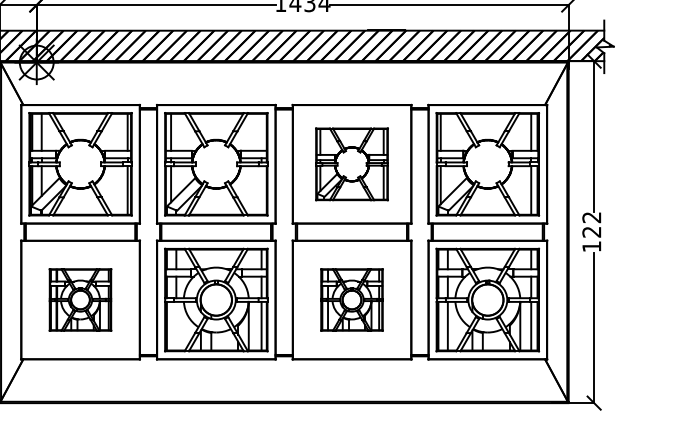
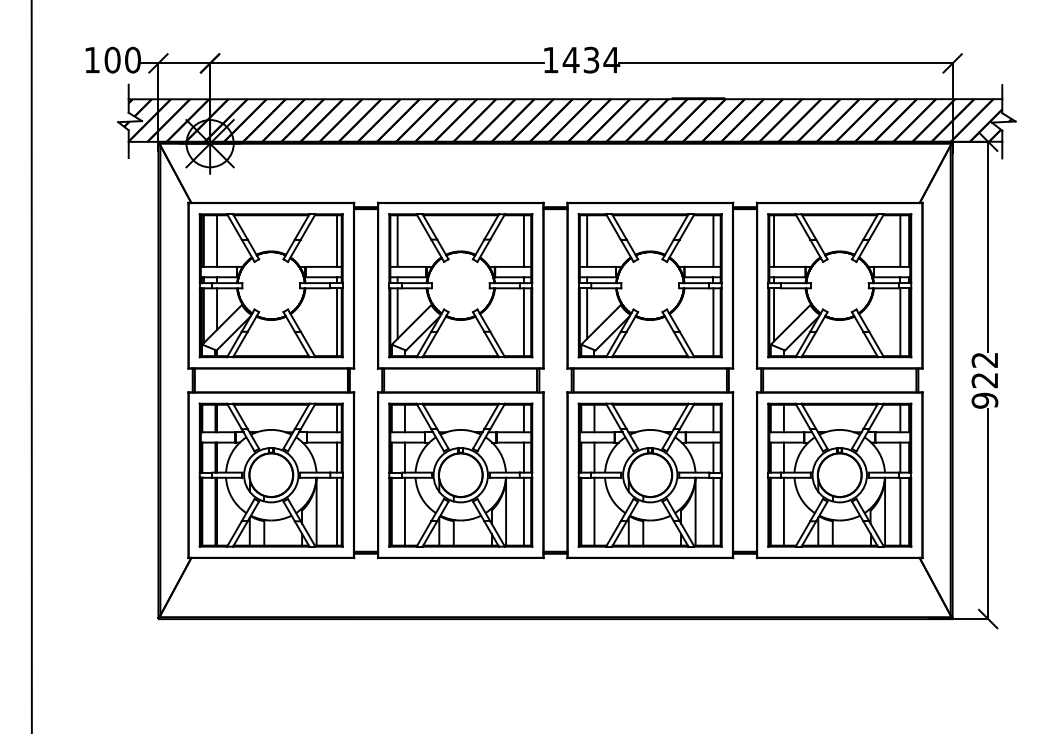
line: (261, 131) -> (523, 240), added
part: (351, 164) -> (649, 285), size x1.43
line: (261, 190) -> (523, 322), added
text: (591, 246) -> (984, 400), 122 -> 922
part: (80, 299) -> (270, 474), size x1.67
part: (351, 299) -> (649, 474), size x1.67
line: (176, 326) -> (404, 511), added

